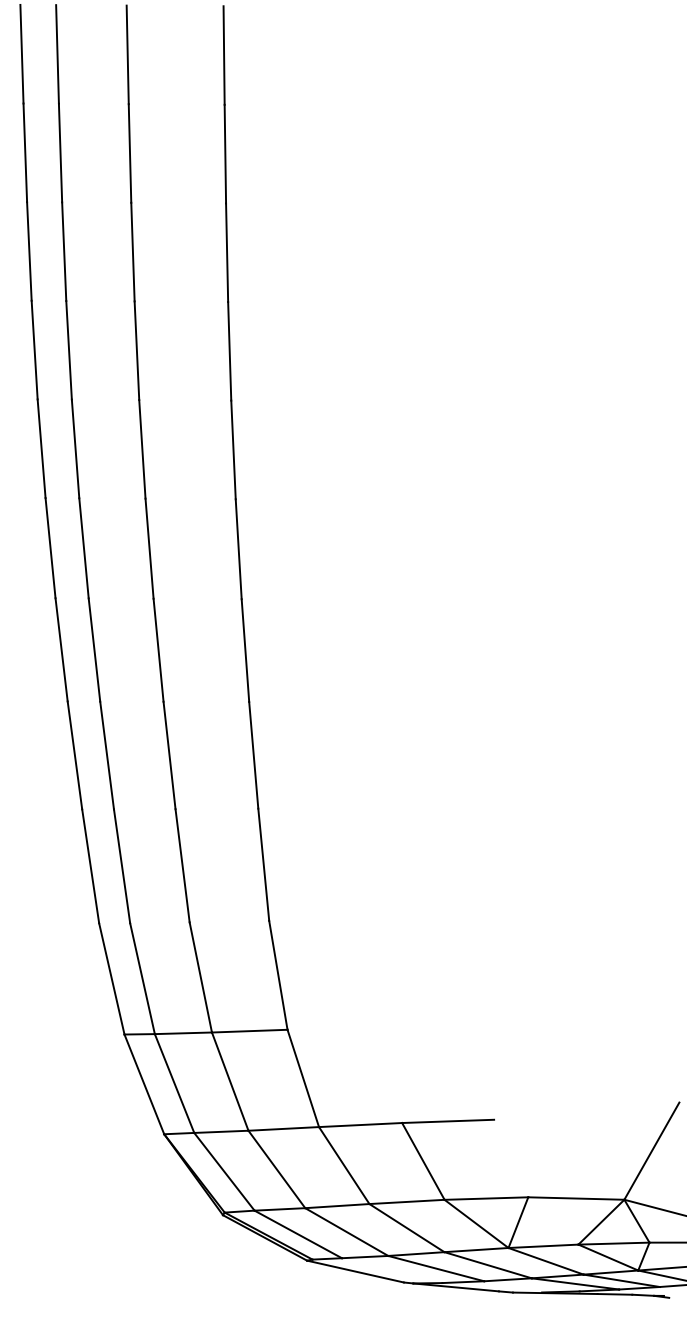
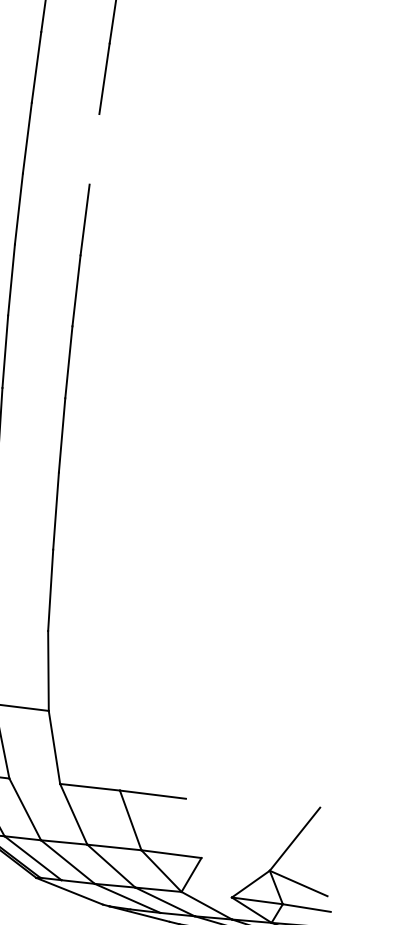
line: (227, 252) -> (94, 149), removed
line: (283, 1128) -> (34, 780), removed
line: (576, 1198) -> (235, 864), removed
line: (543, 1245) -> (206, 894), removed

